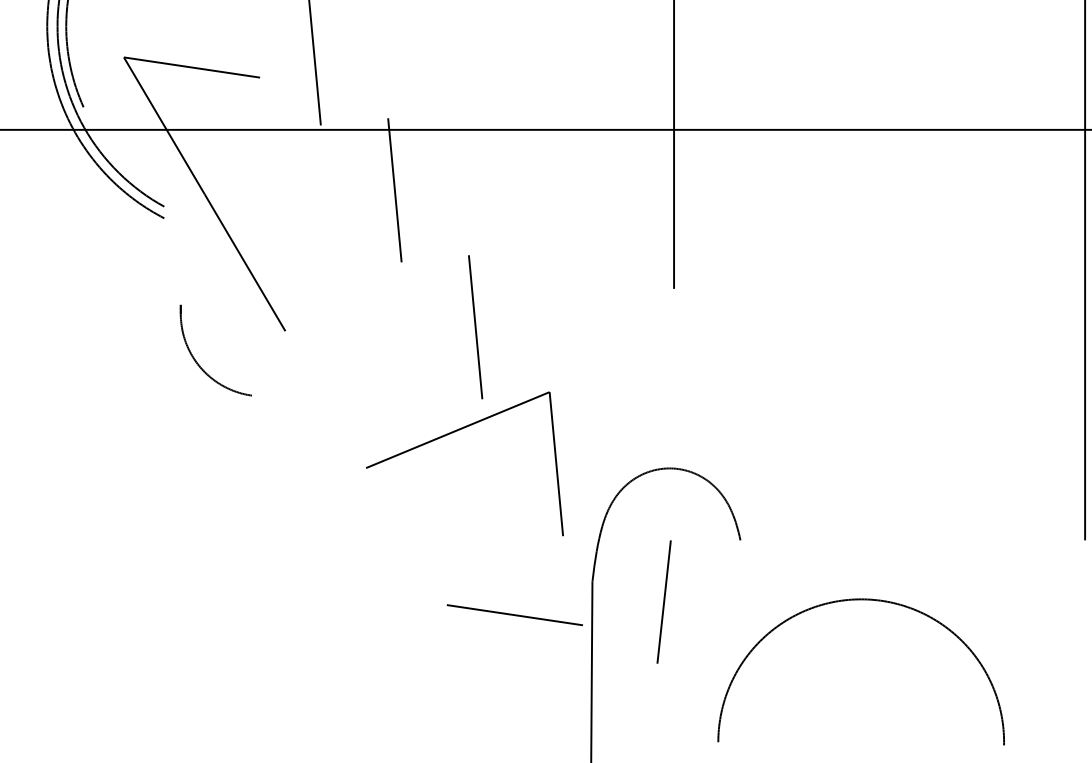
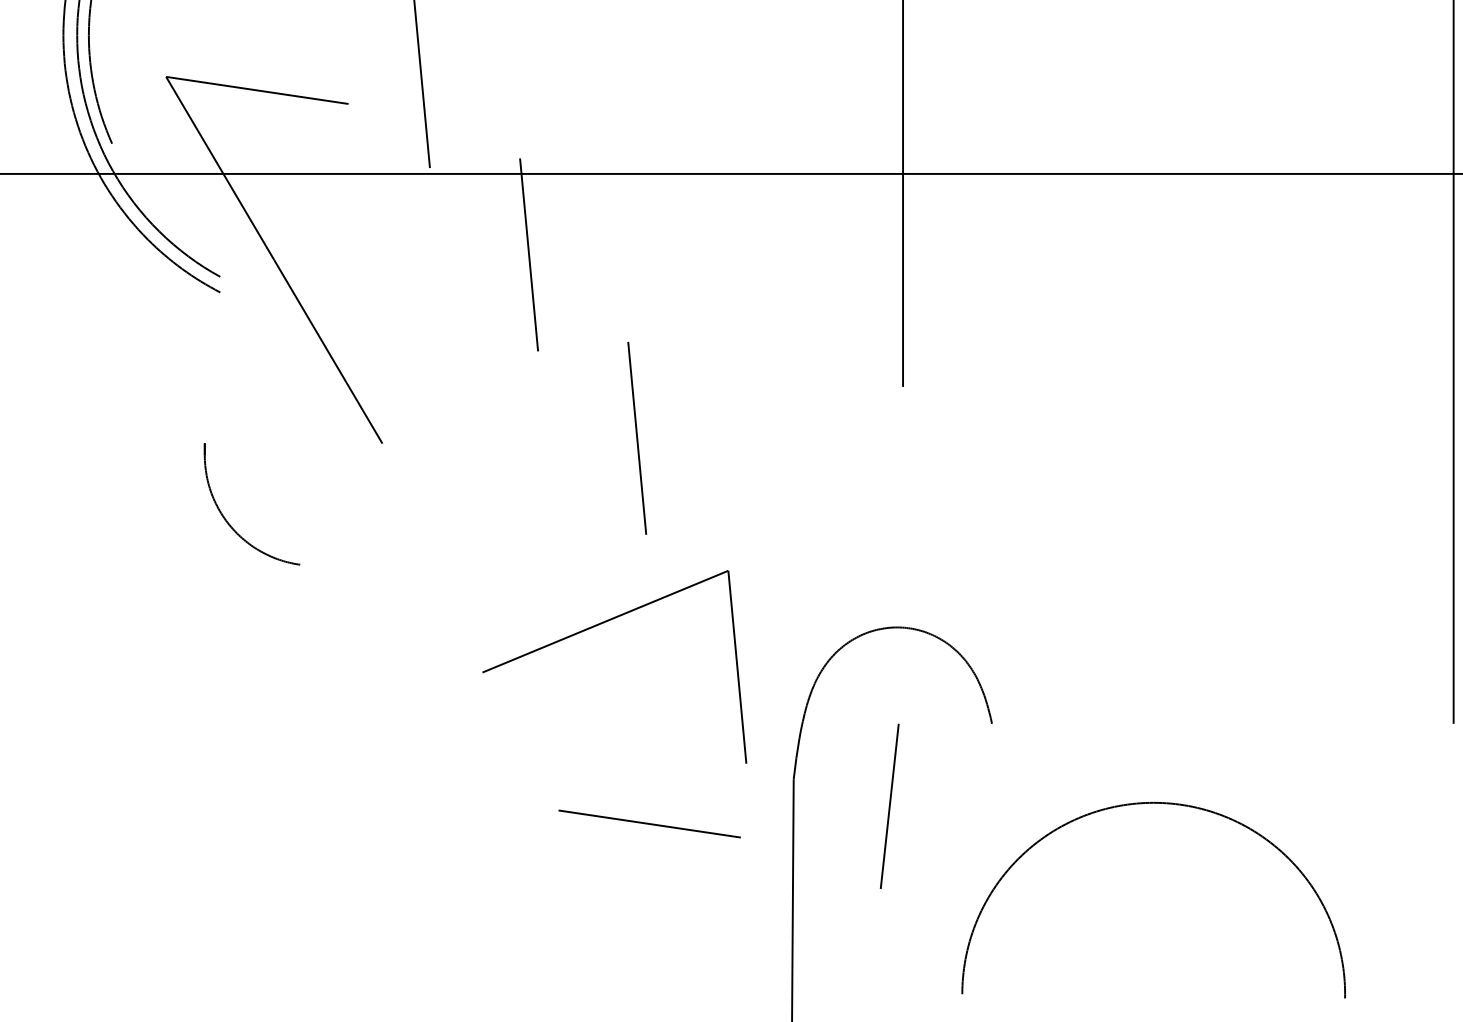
part: (200, 365) -> (231, 524), moved
part: (450, 434) -> (595, 627), moved
line: (514, 615) -> (649, 824), moved

